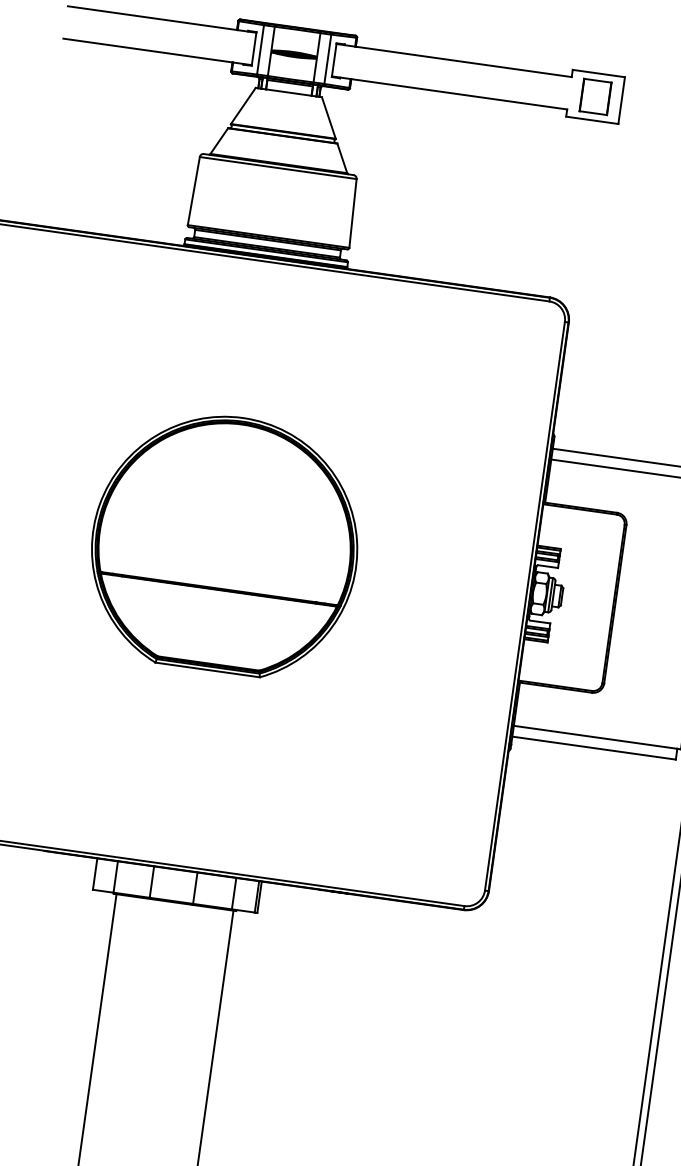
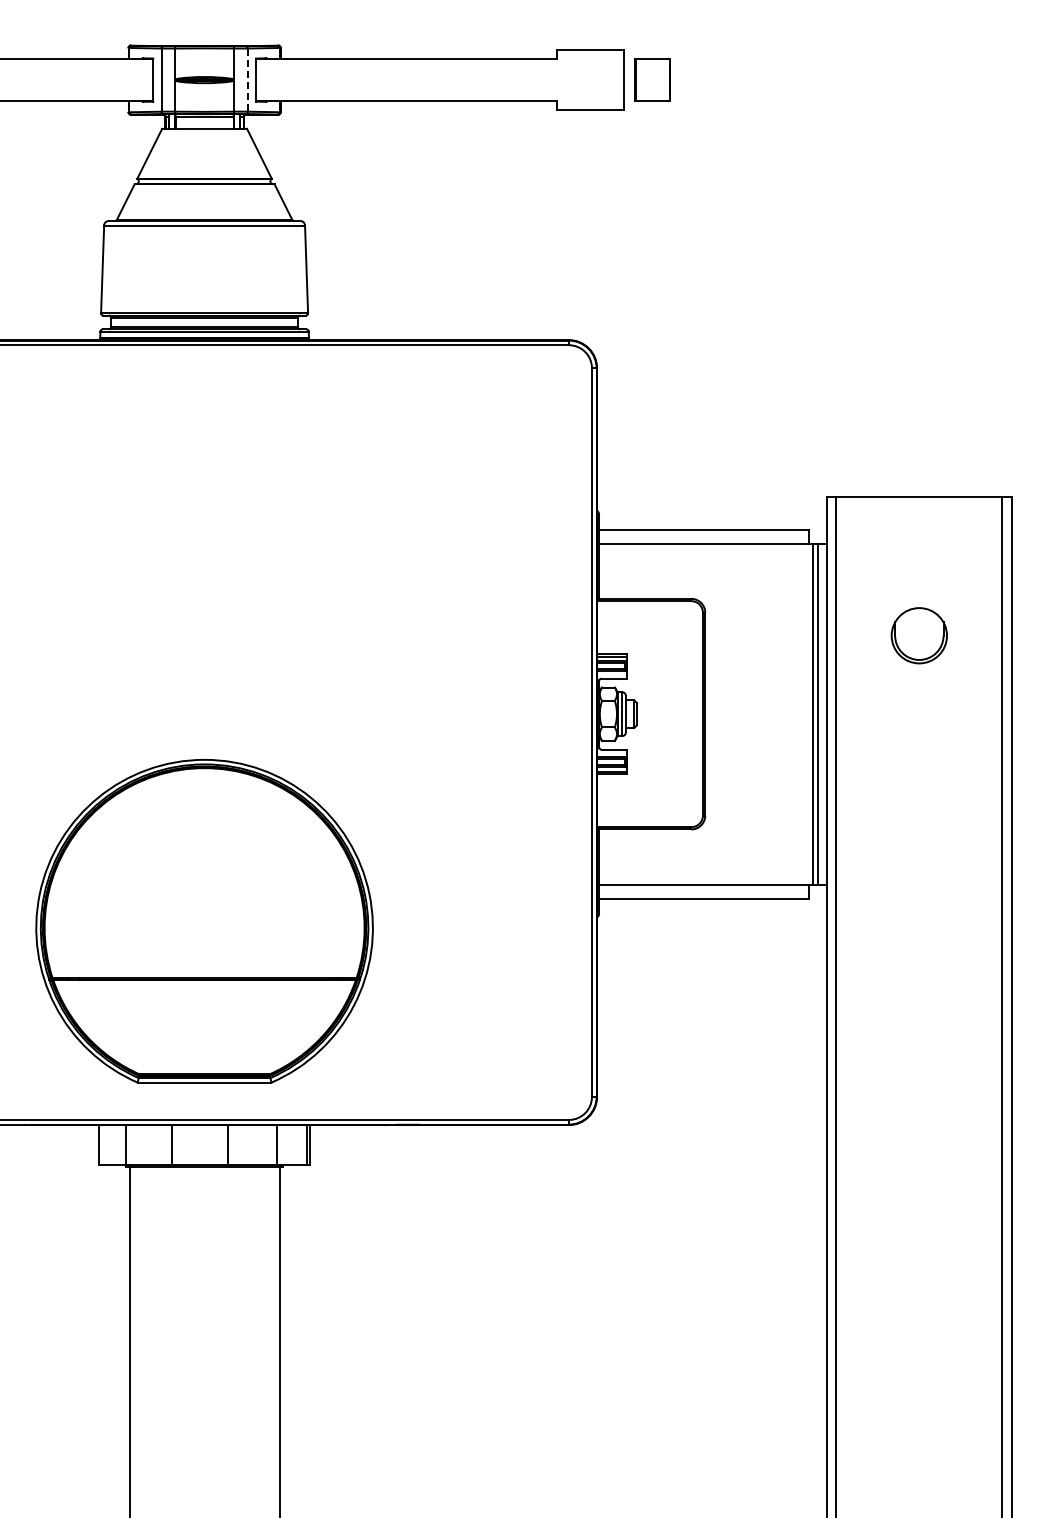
line: (327, 59) -> (247, 80), solid -> dashed
part: (595, 96) -> (652, 79), moved
part: (225, 544) -> (204, 921), moved

